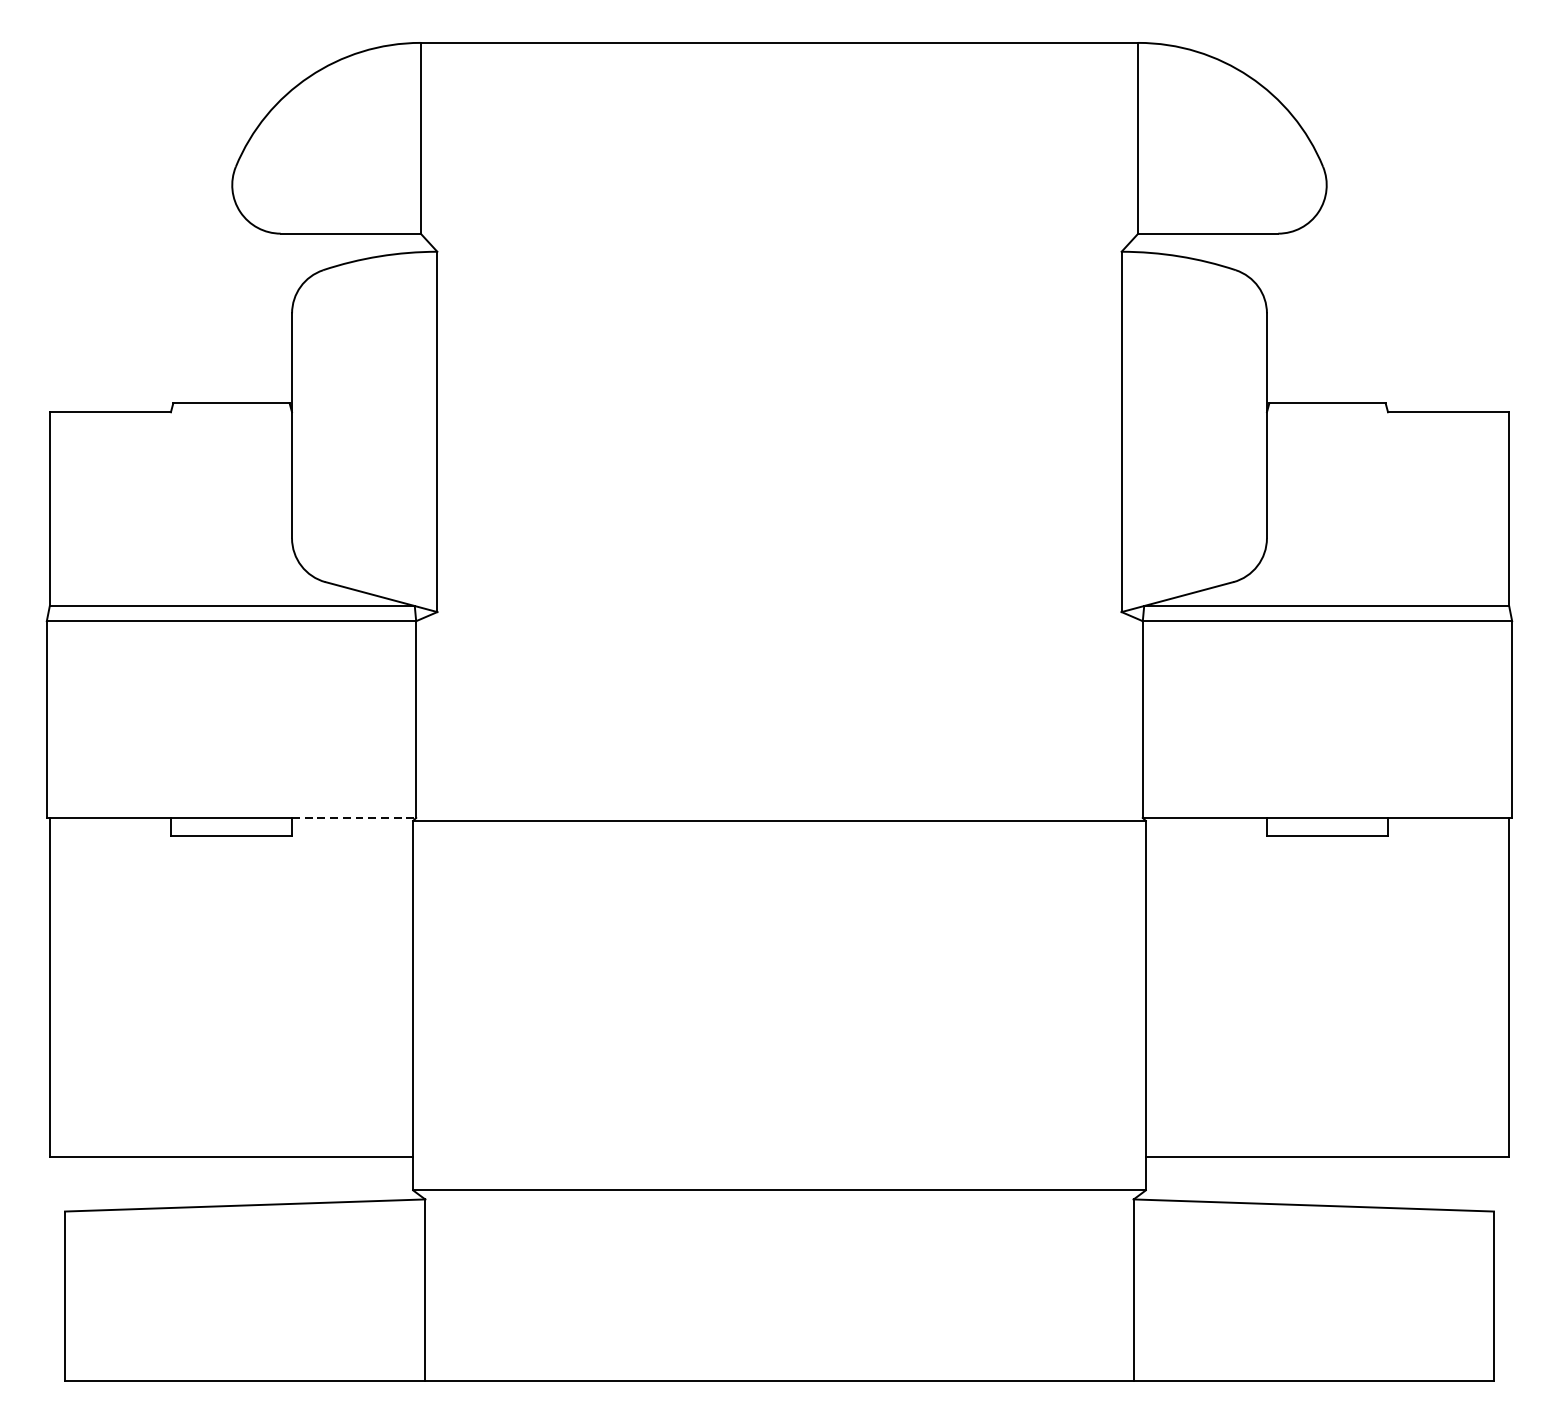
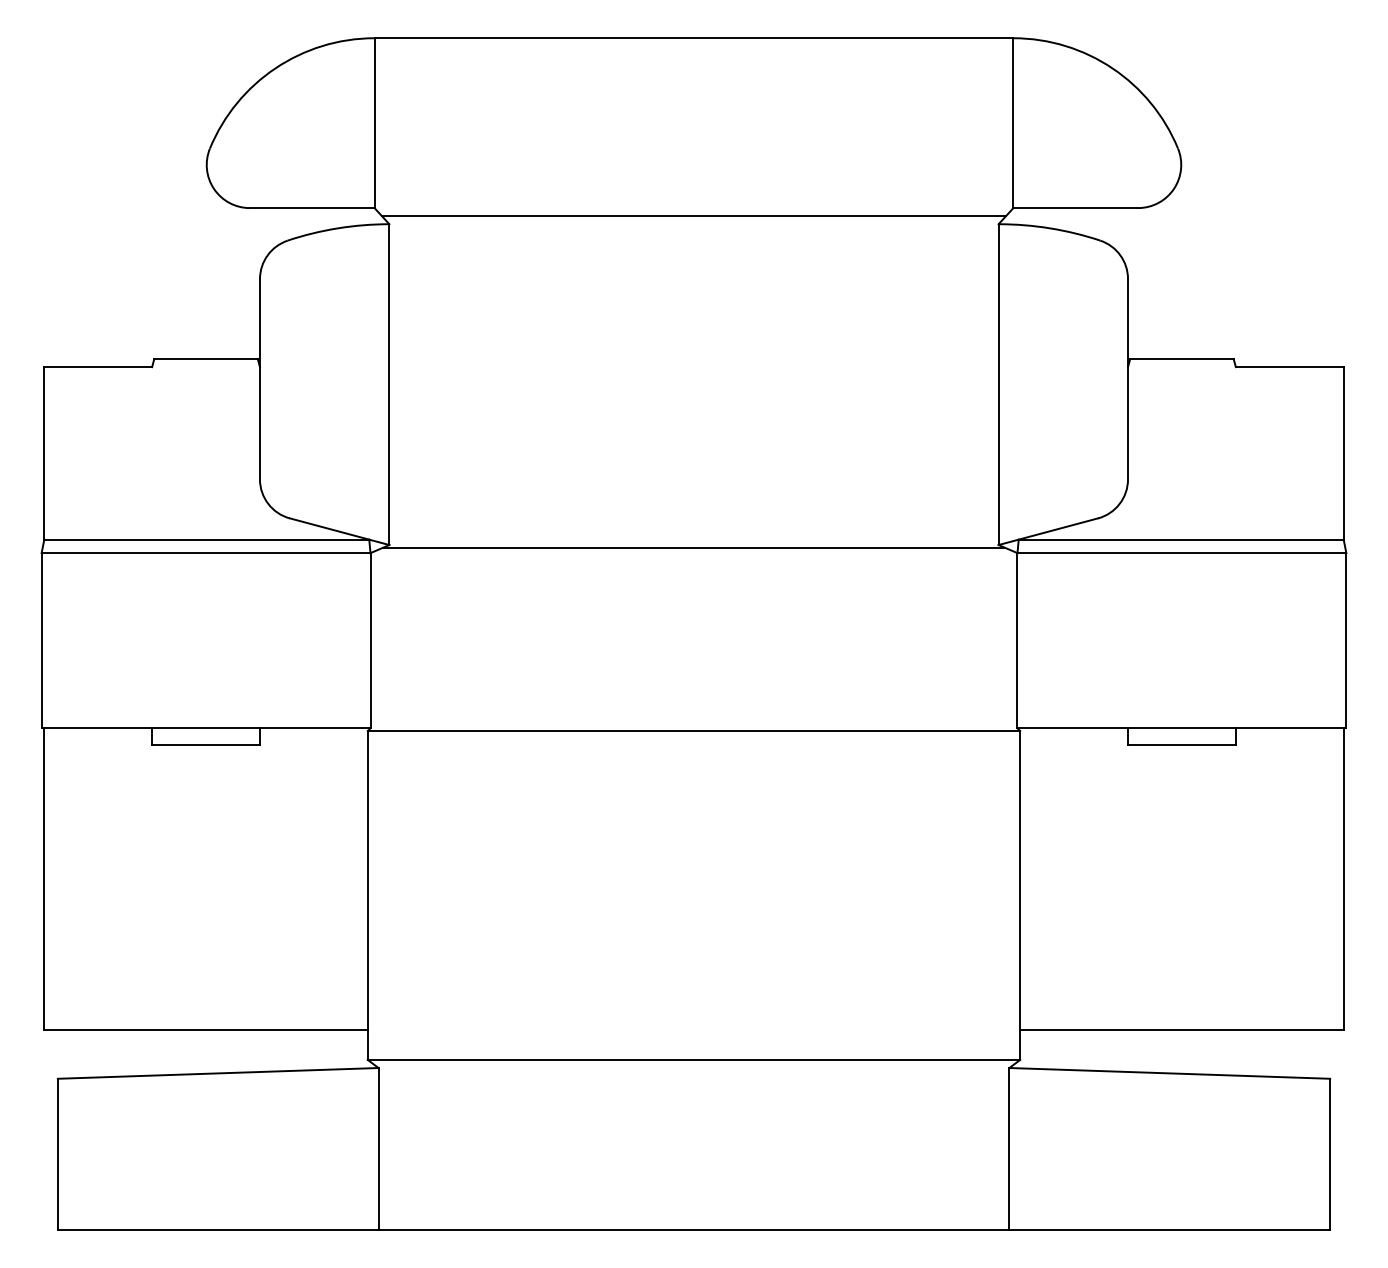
line: (778, 243) -> (693, 216), added
line: (778, 614) -> (693, 547), added
line: (354, 818) -> (315, 728), dashed -> solid

